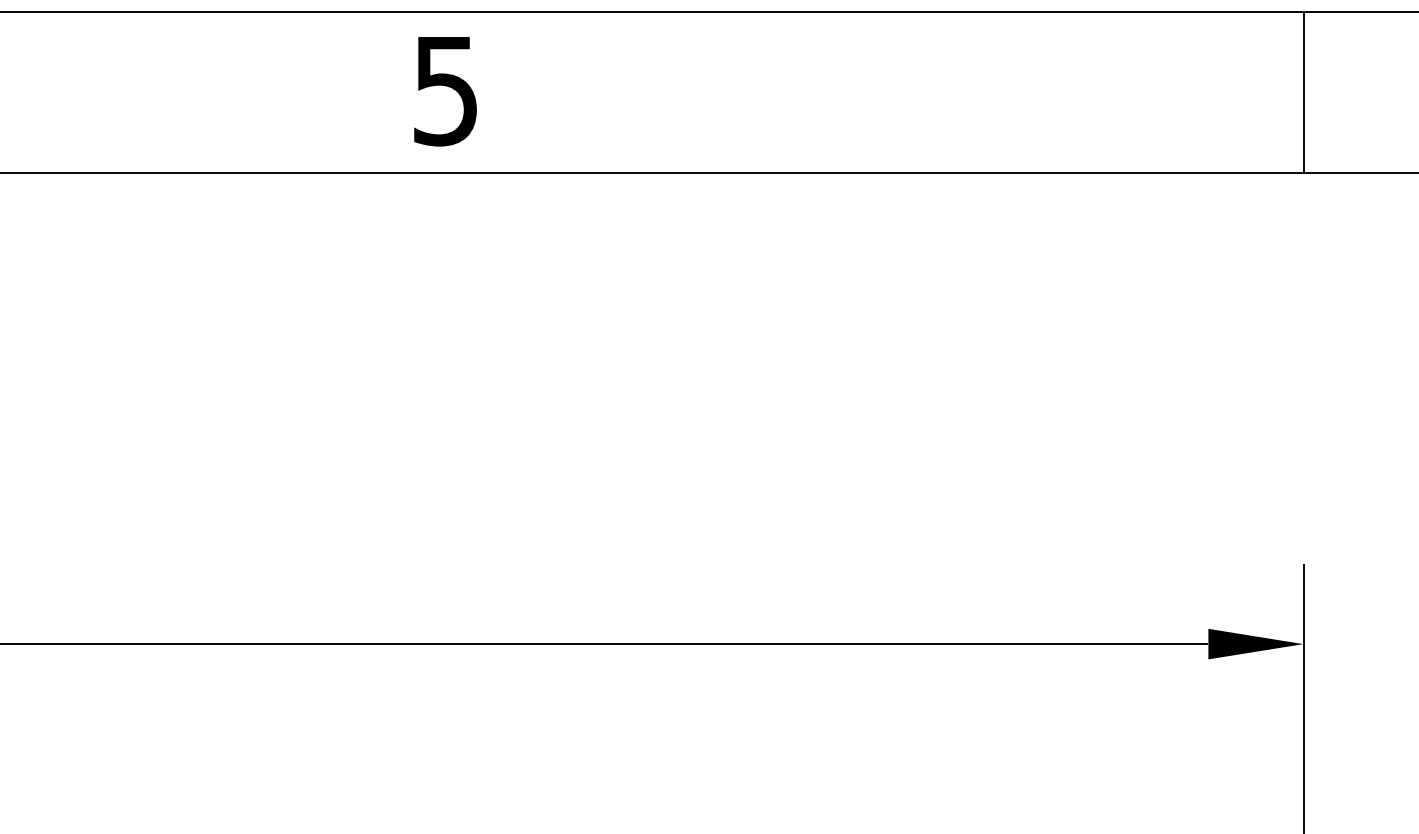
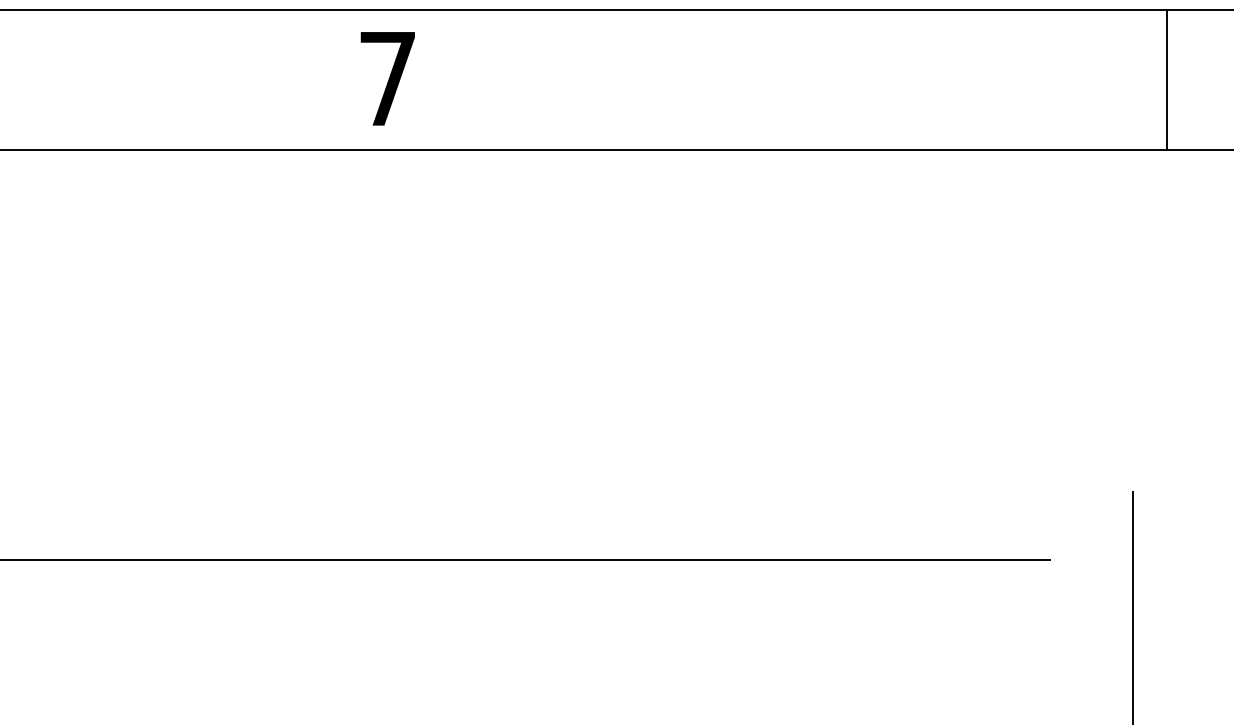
text: (445, 91) -> (387, 79), 5 -> 7
line: (1303, 91) -> (1166, 79), moved
fill: (1255, 643) -> (1091, 559), removed

